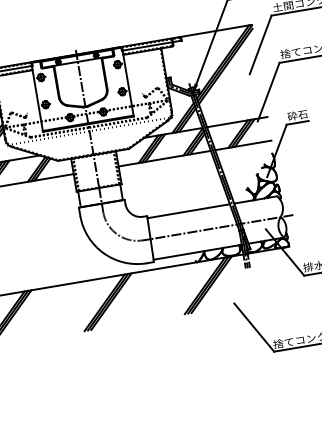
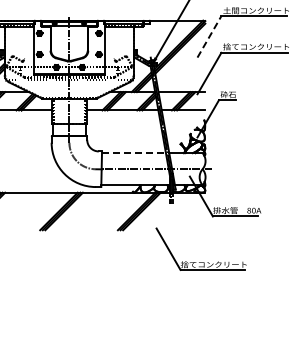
line: (260, 44) -> (209, 36), solid -> dashed
line: (188, 211) -> (133, 153), solid -> dashed

